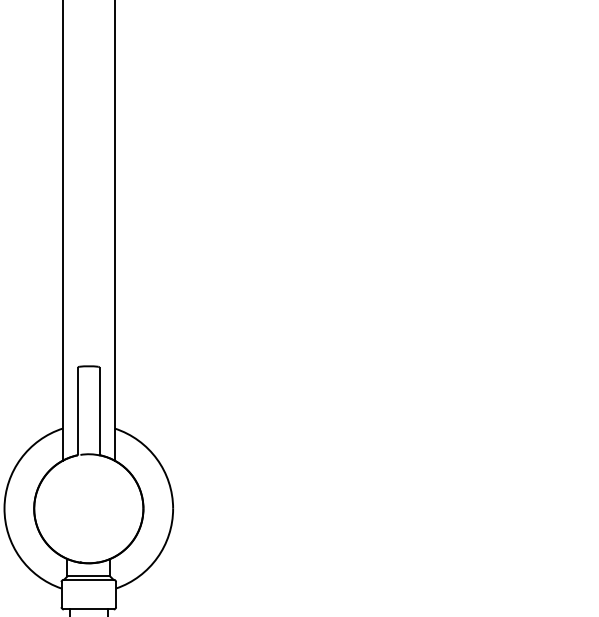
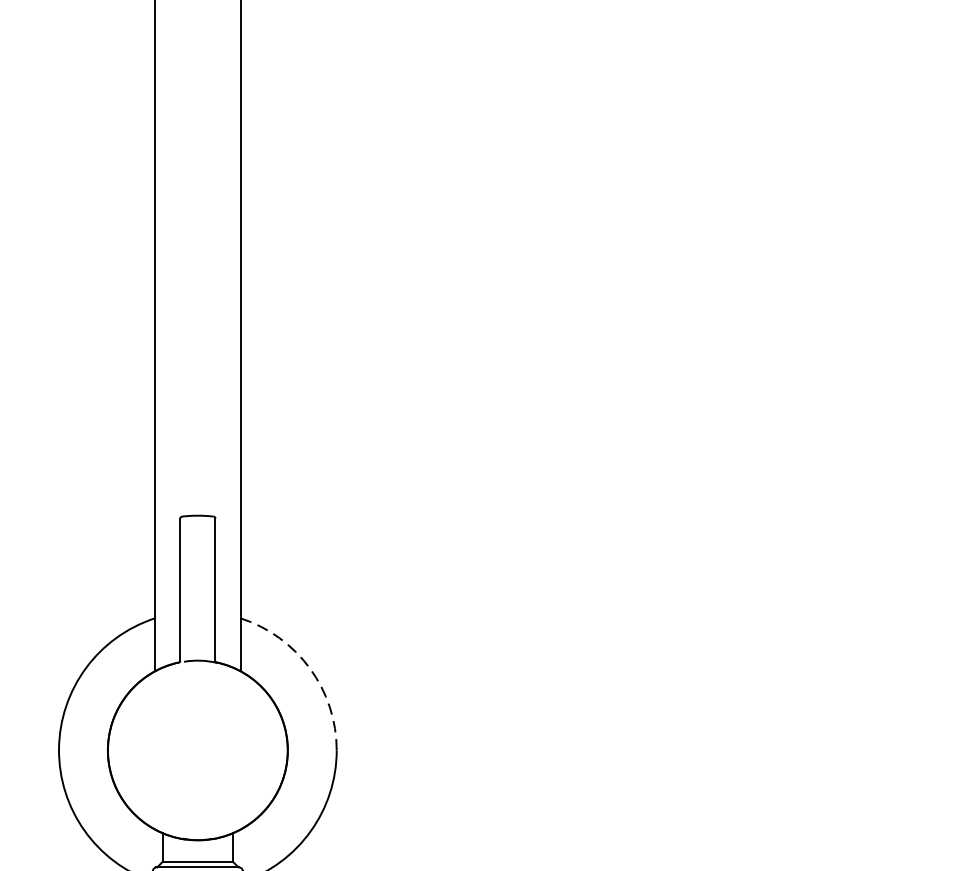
arc: (156, 459) -> (309, 669), solid -> dashed

